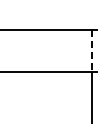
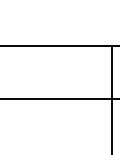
line: (92, 50) -> (112, 72), dashed -> solid

